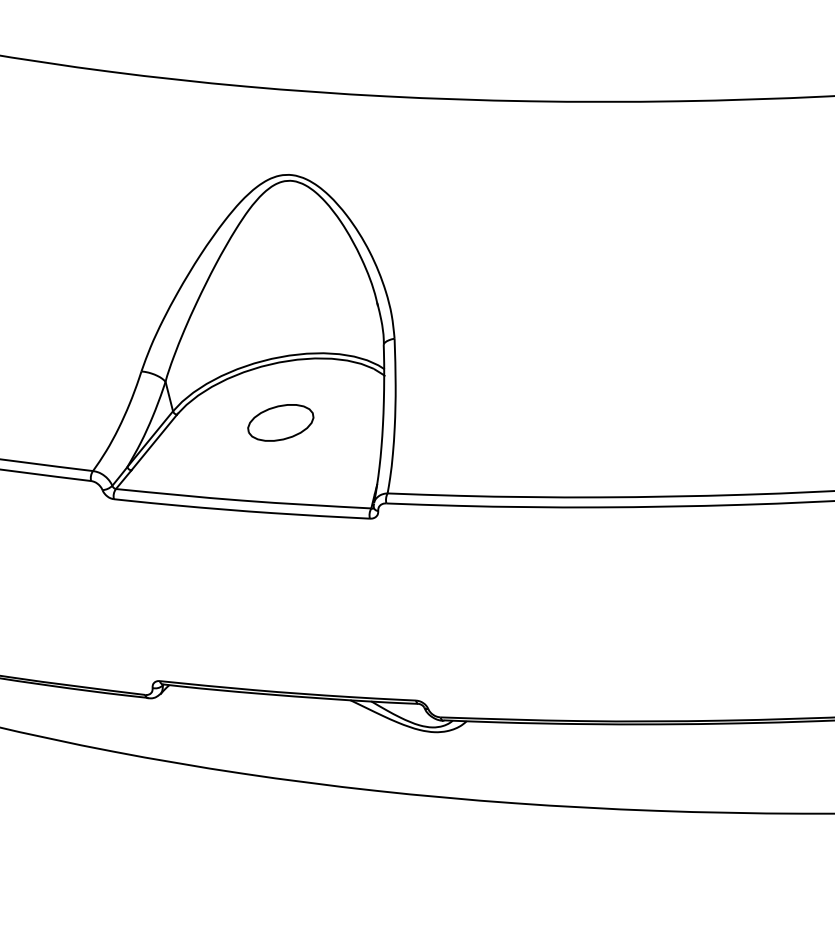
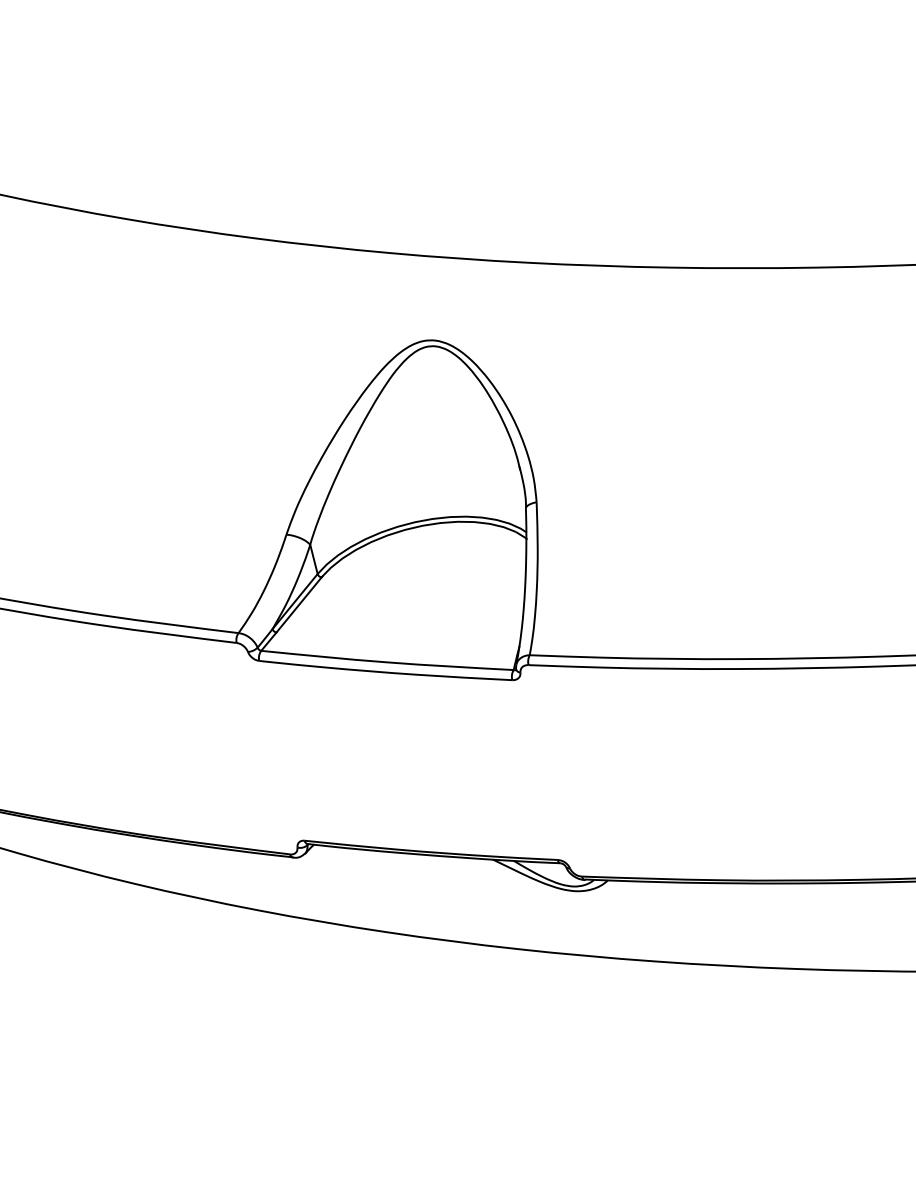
part: (281, 422) -> (424, 585), removed

